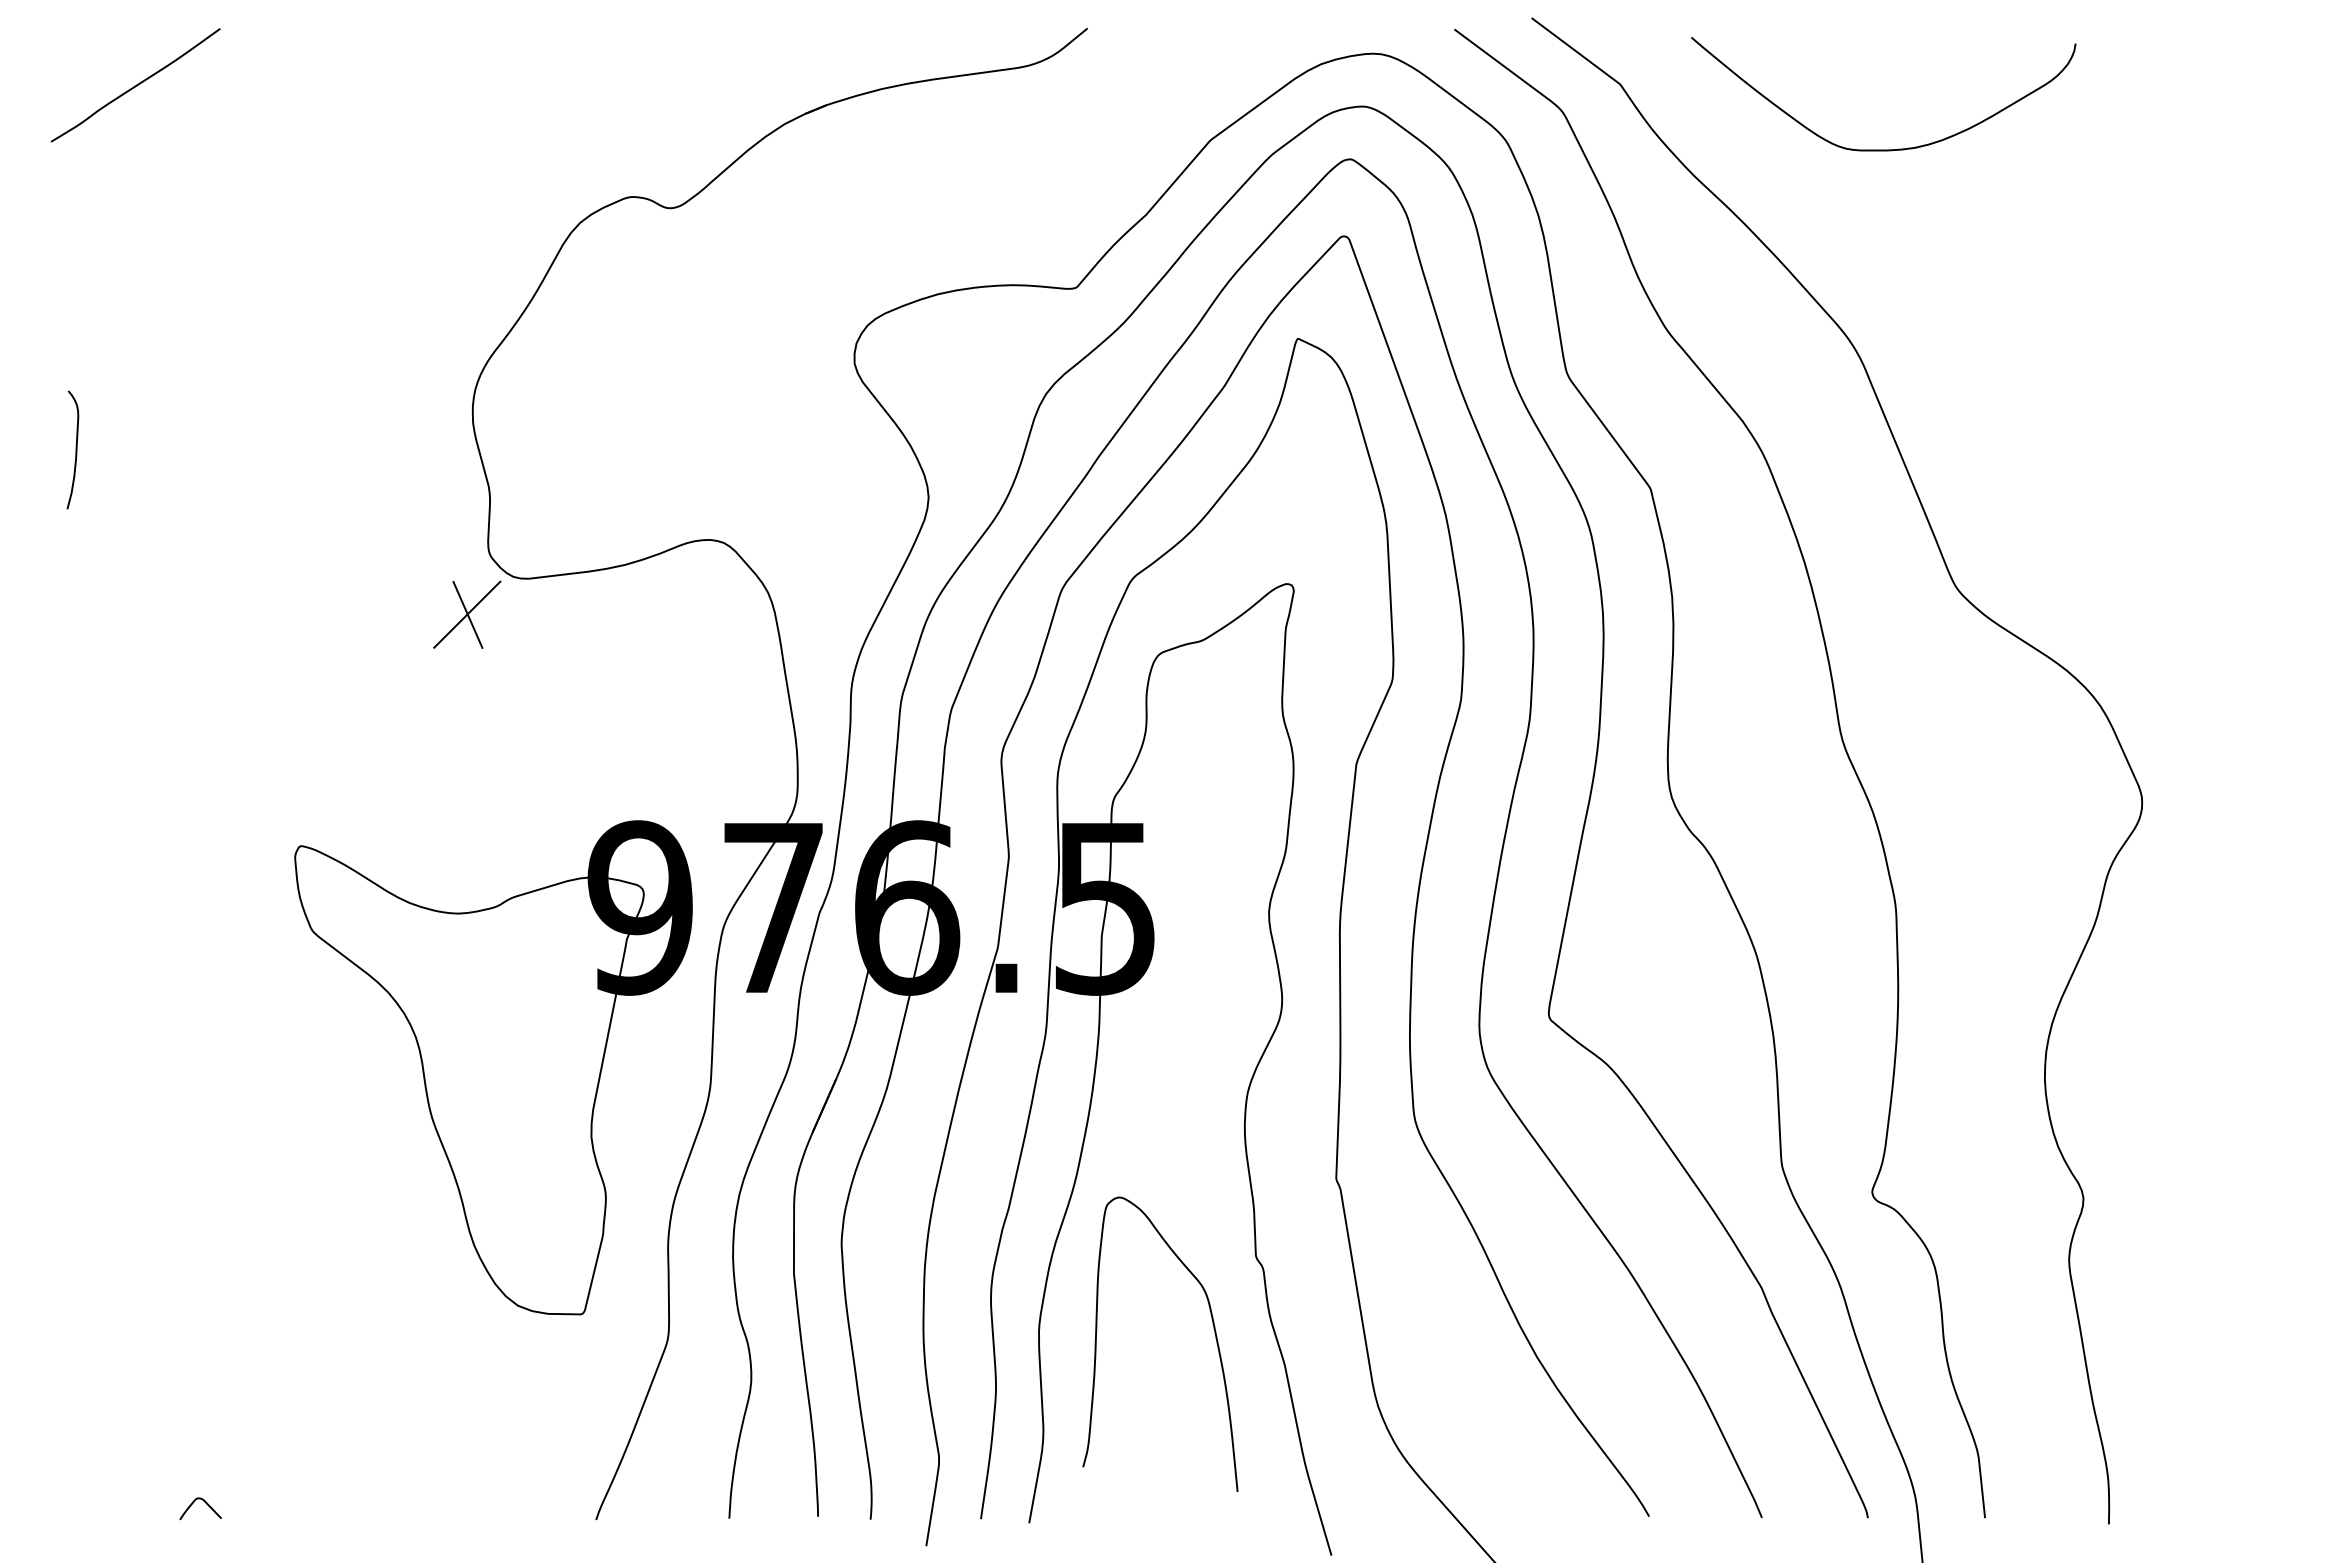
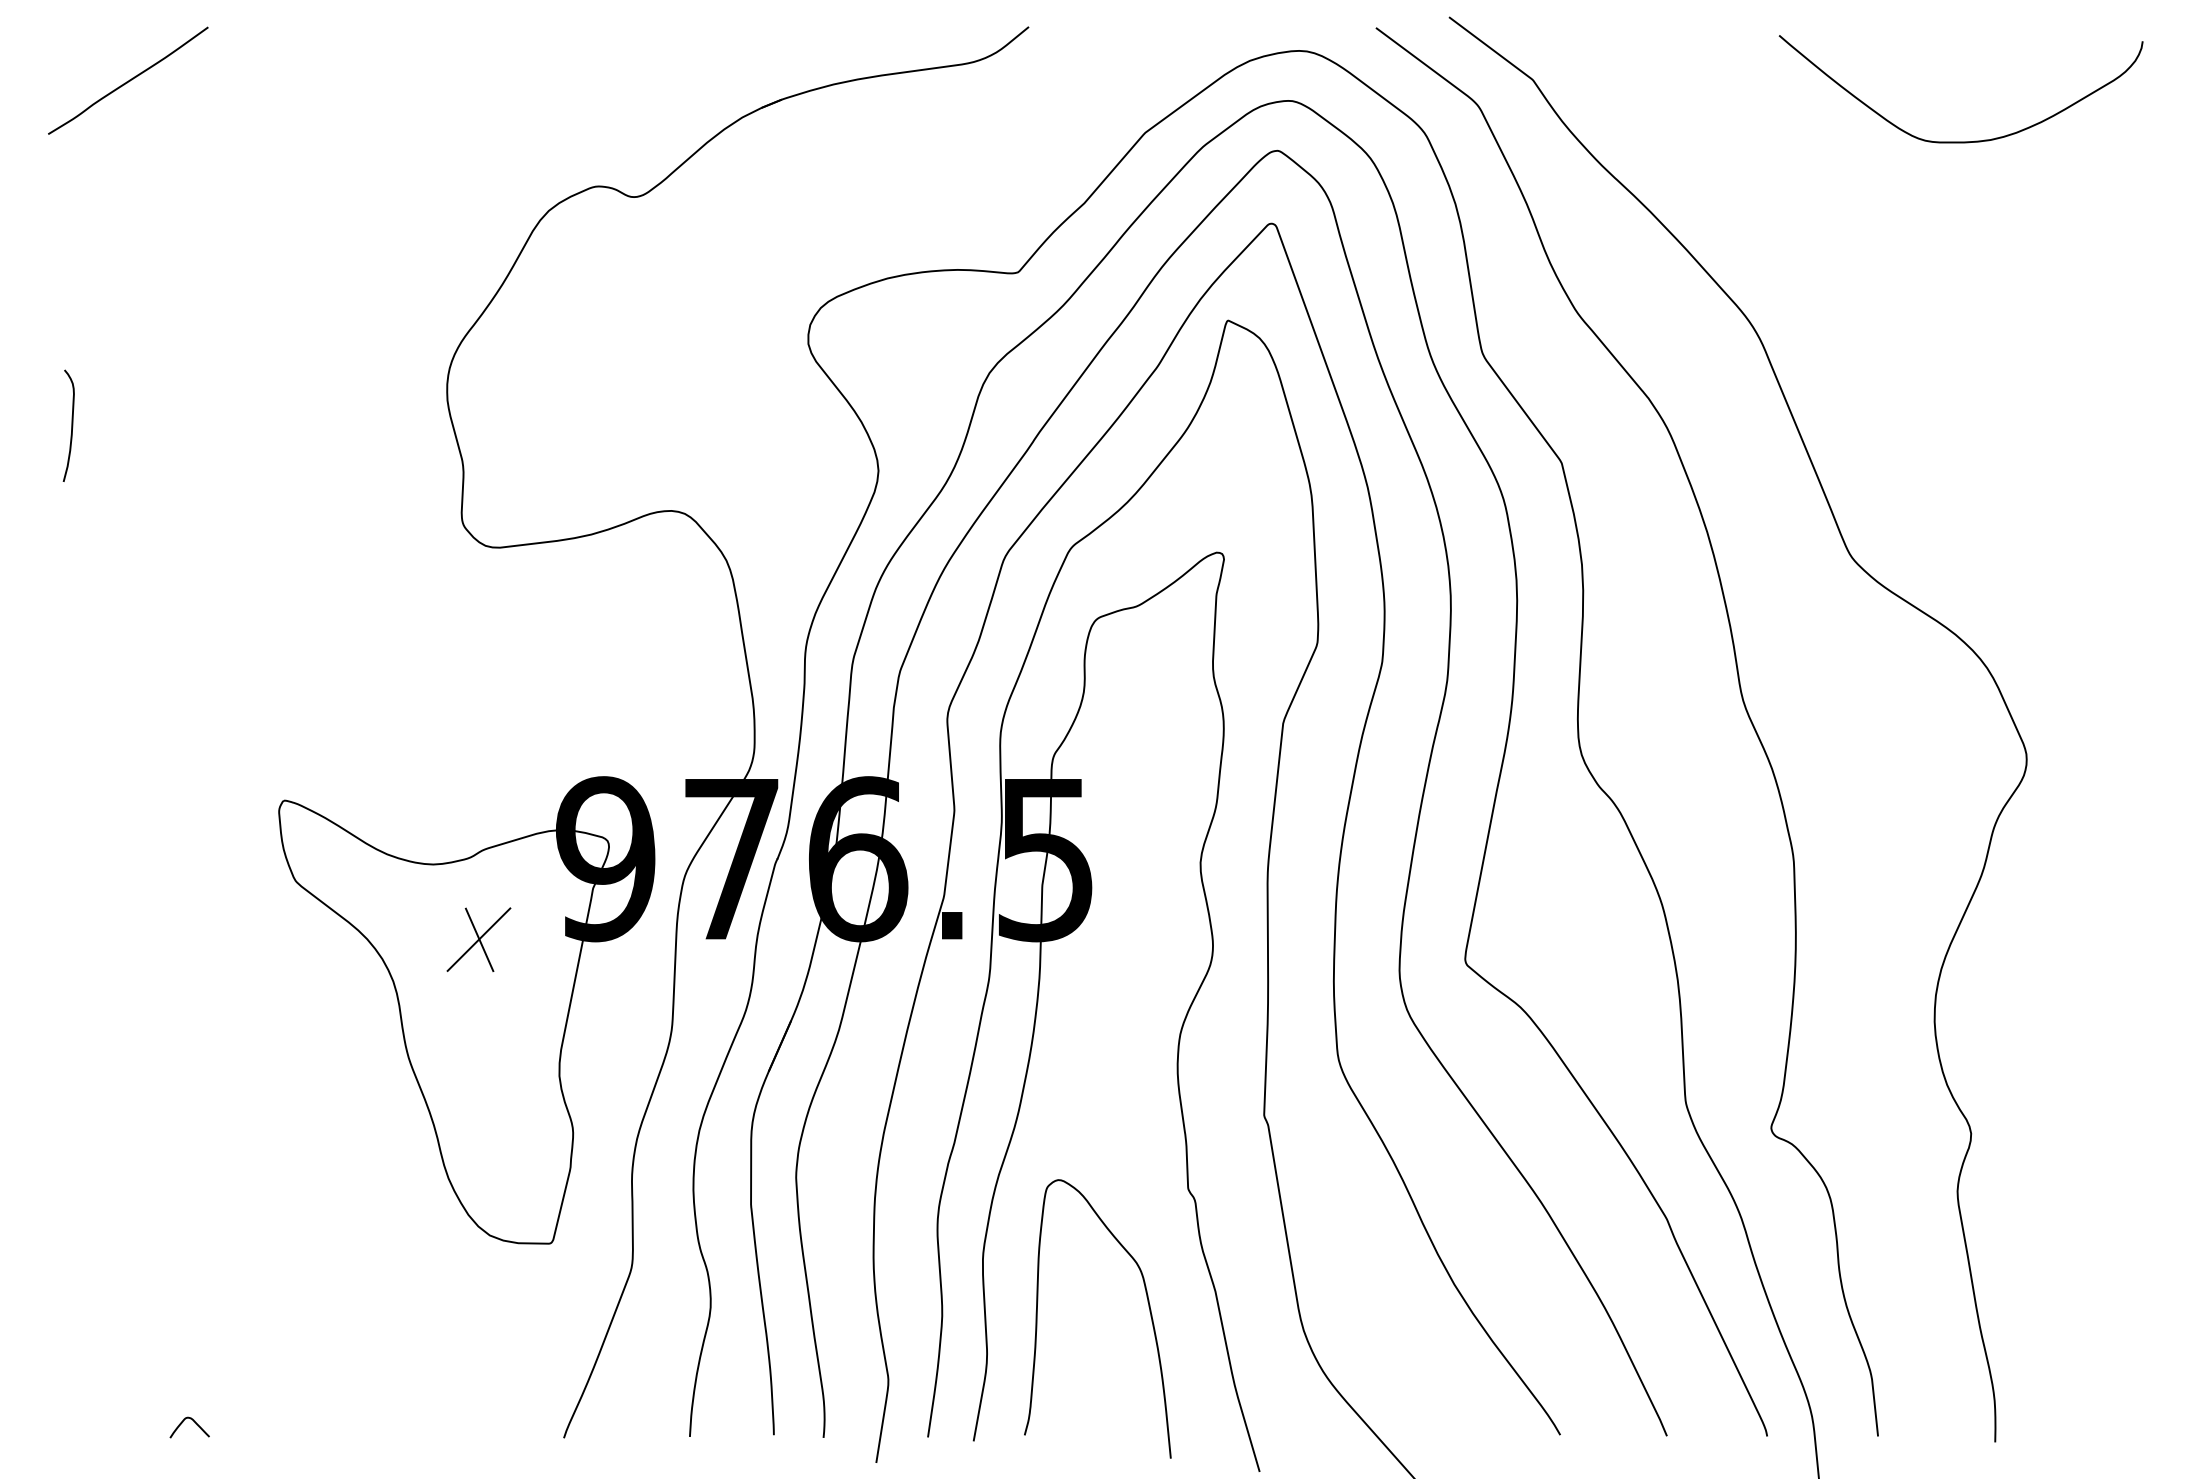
curve: (1883, 149) -> (1960, 141), moved
part: (466, 614) -> (478, 939), moved
curve: (1214, 1332) -> (1148, 1307), moved

